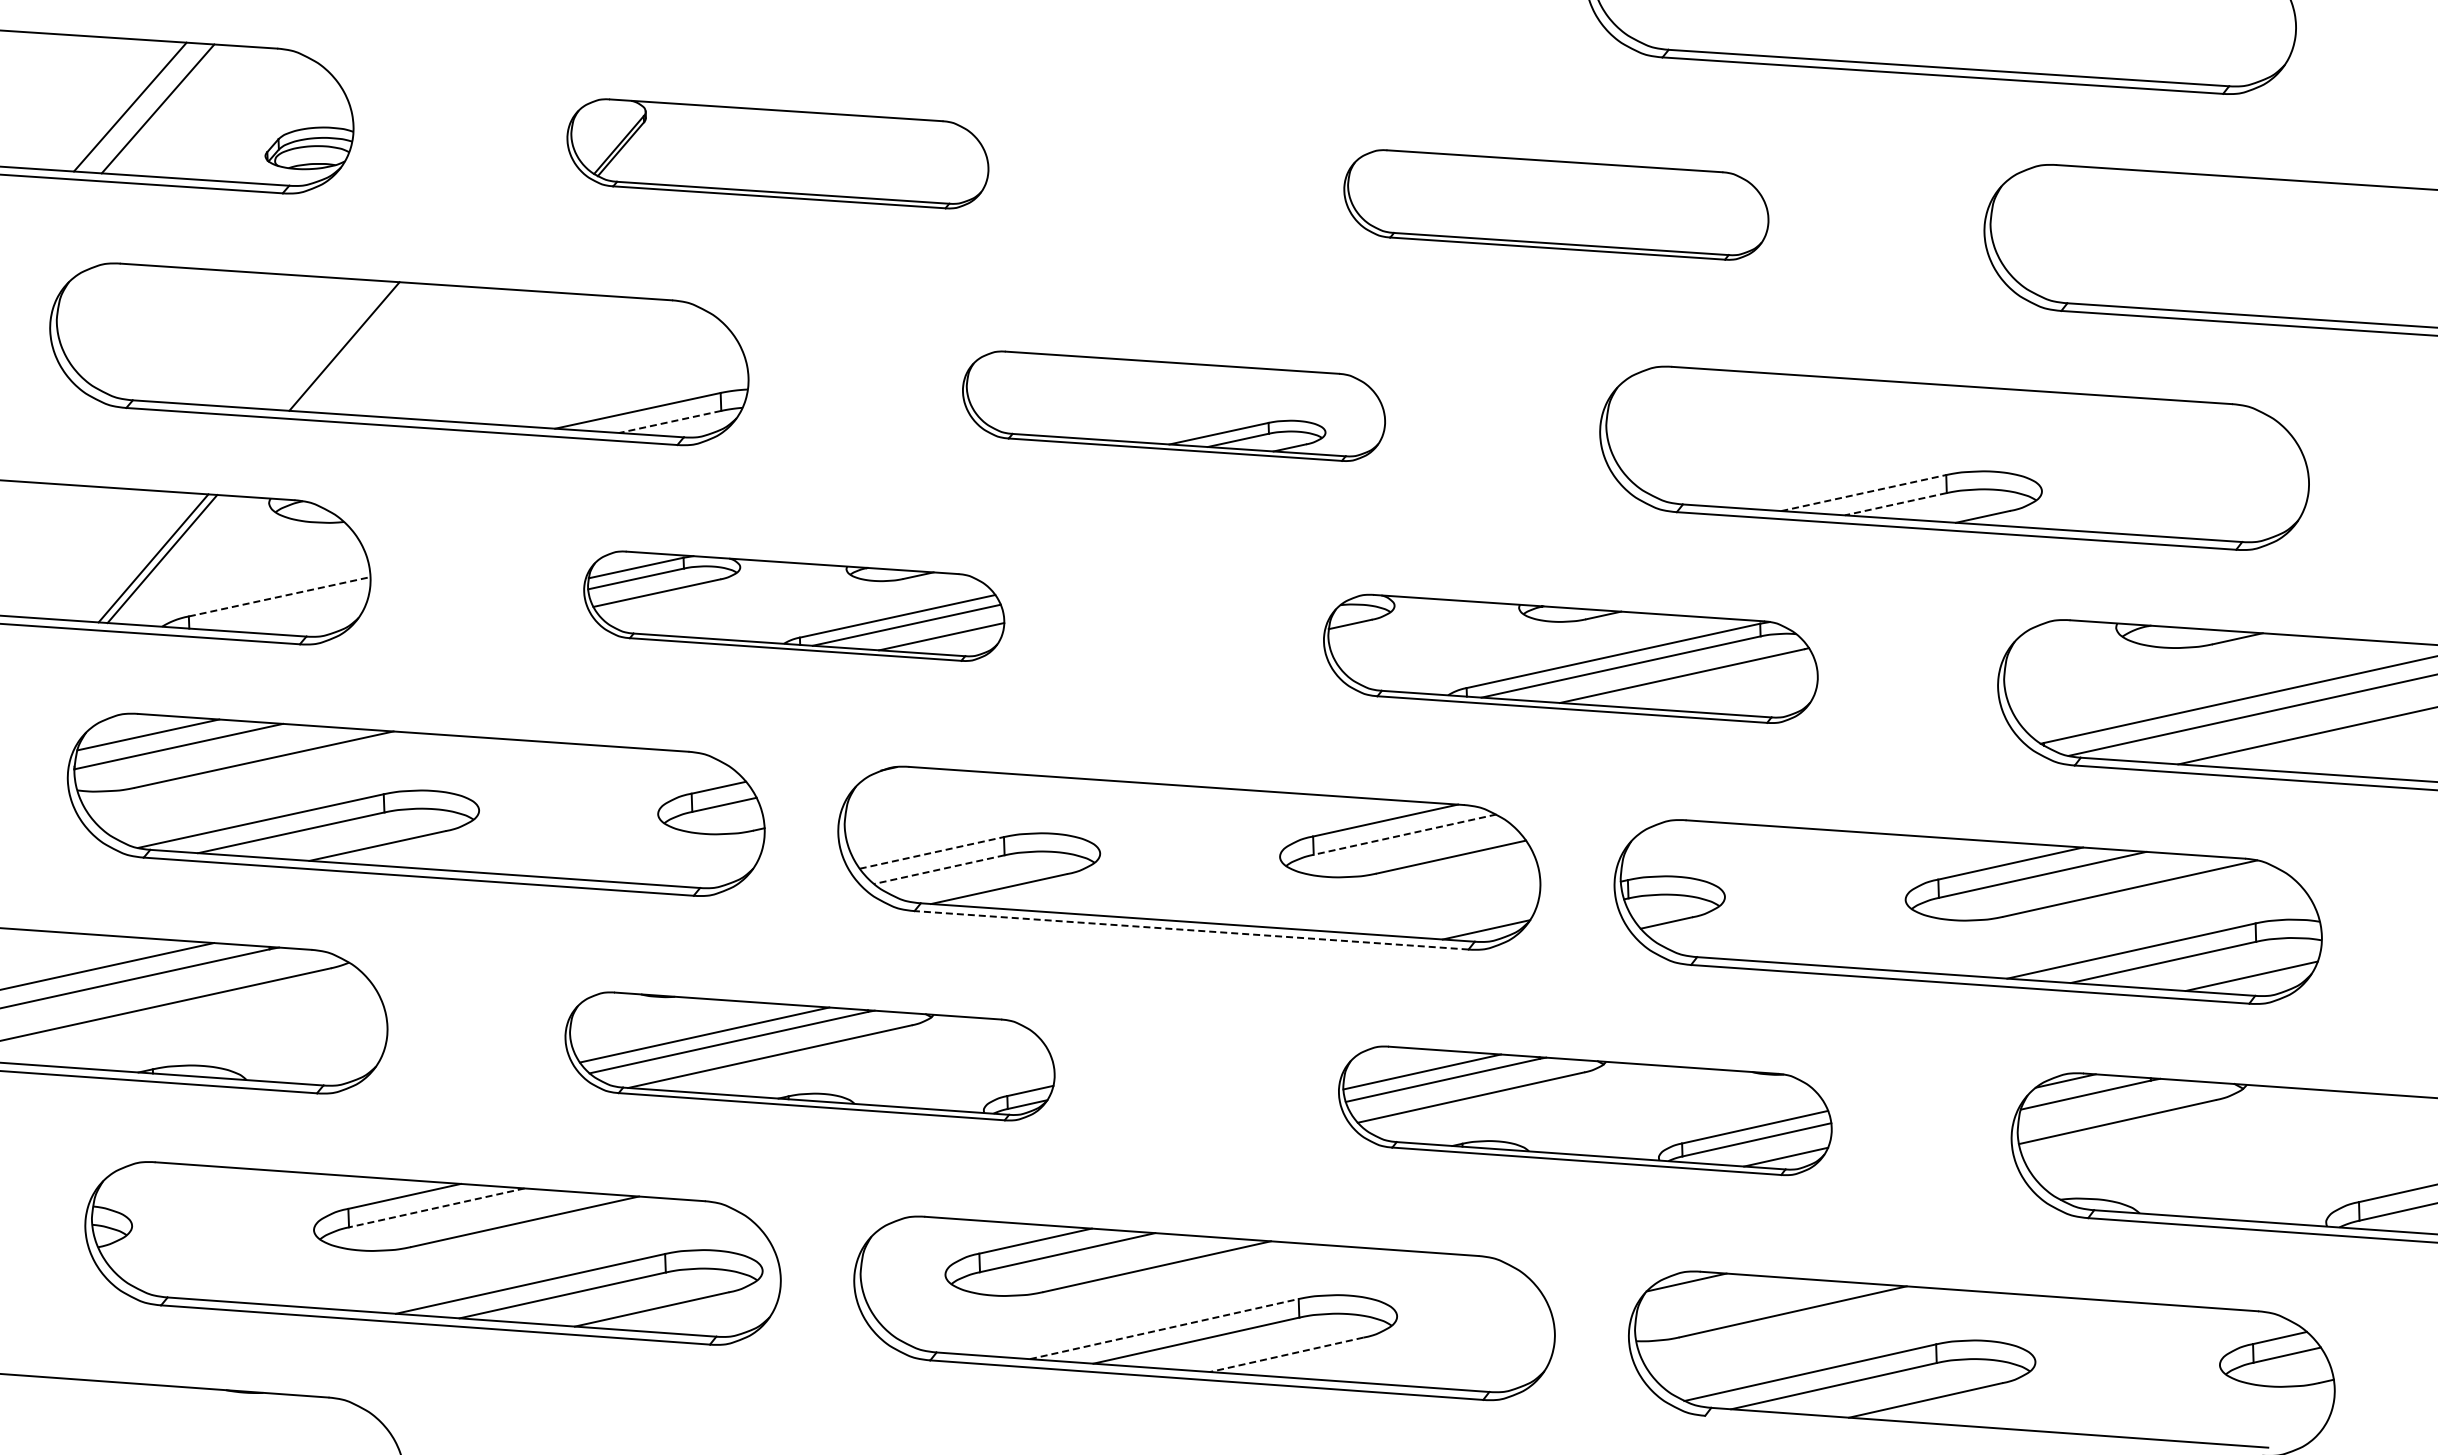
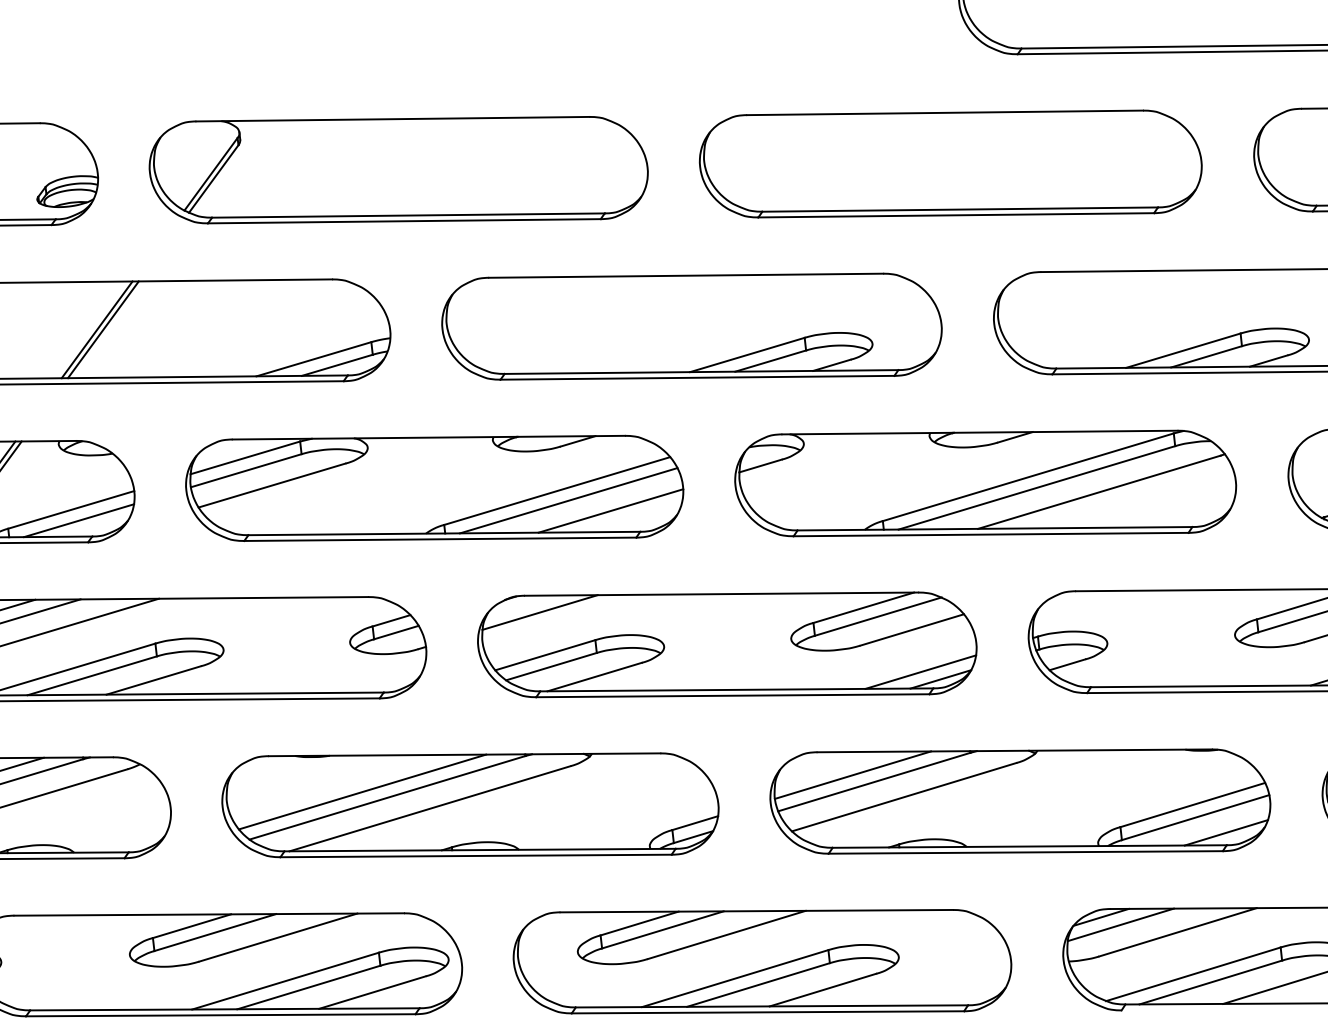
part: (777, 153) -> (398, 170), size x1.67
part: (1556, 204) -> (950, 163), size x1.67
line: (335, 345) -> (96, 329), added
part: (1173, 406) -> (691, 327), size x1.67
line: (669, 422) -> (336, 365), dashed -> solid
line: (1864, 492) -> (1183, 350), dashed -> solid
line: (1895, 504) -> (1206, 357), dashed -> solid
line: (279, 596) -> (71, 509), dashed -> solid
part: (794, 606) -> (435, 488), size x1.67
line: (289, 612) -> (79, 520), added
part: (1570, 658) -> (985, 483), size x1.43
line: (928, 791) -> (539, 612), added
line: (1405, 834) -> (878, 616), dashed -> solid
line: (931, 852) -> (545, 654), dashed -> solid
line: (939, 869) -> (551, 666), dashed -> solid
line: (1458, 917) -> (920, 672), added
line: (1191, 930) -> (732, 695), dashed -> solid
part: (809, 1056) -> (470, 805), size x1.43
part: (1585, 1110) -> (1020, 801), size x1.43
line: (436, 1207) -> (215, 932), dashed -> solid
line: (1712, 1295) -> (1120, 925), added
line: (1164, 1329) -> (735, 978), dashed -> solid
line: (1286, 1354) -> (822, 989), dashed -> solid

